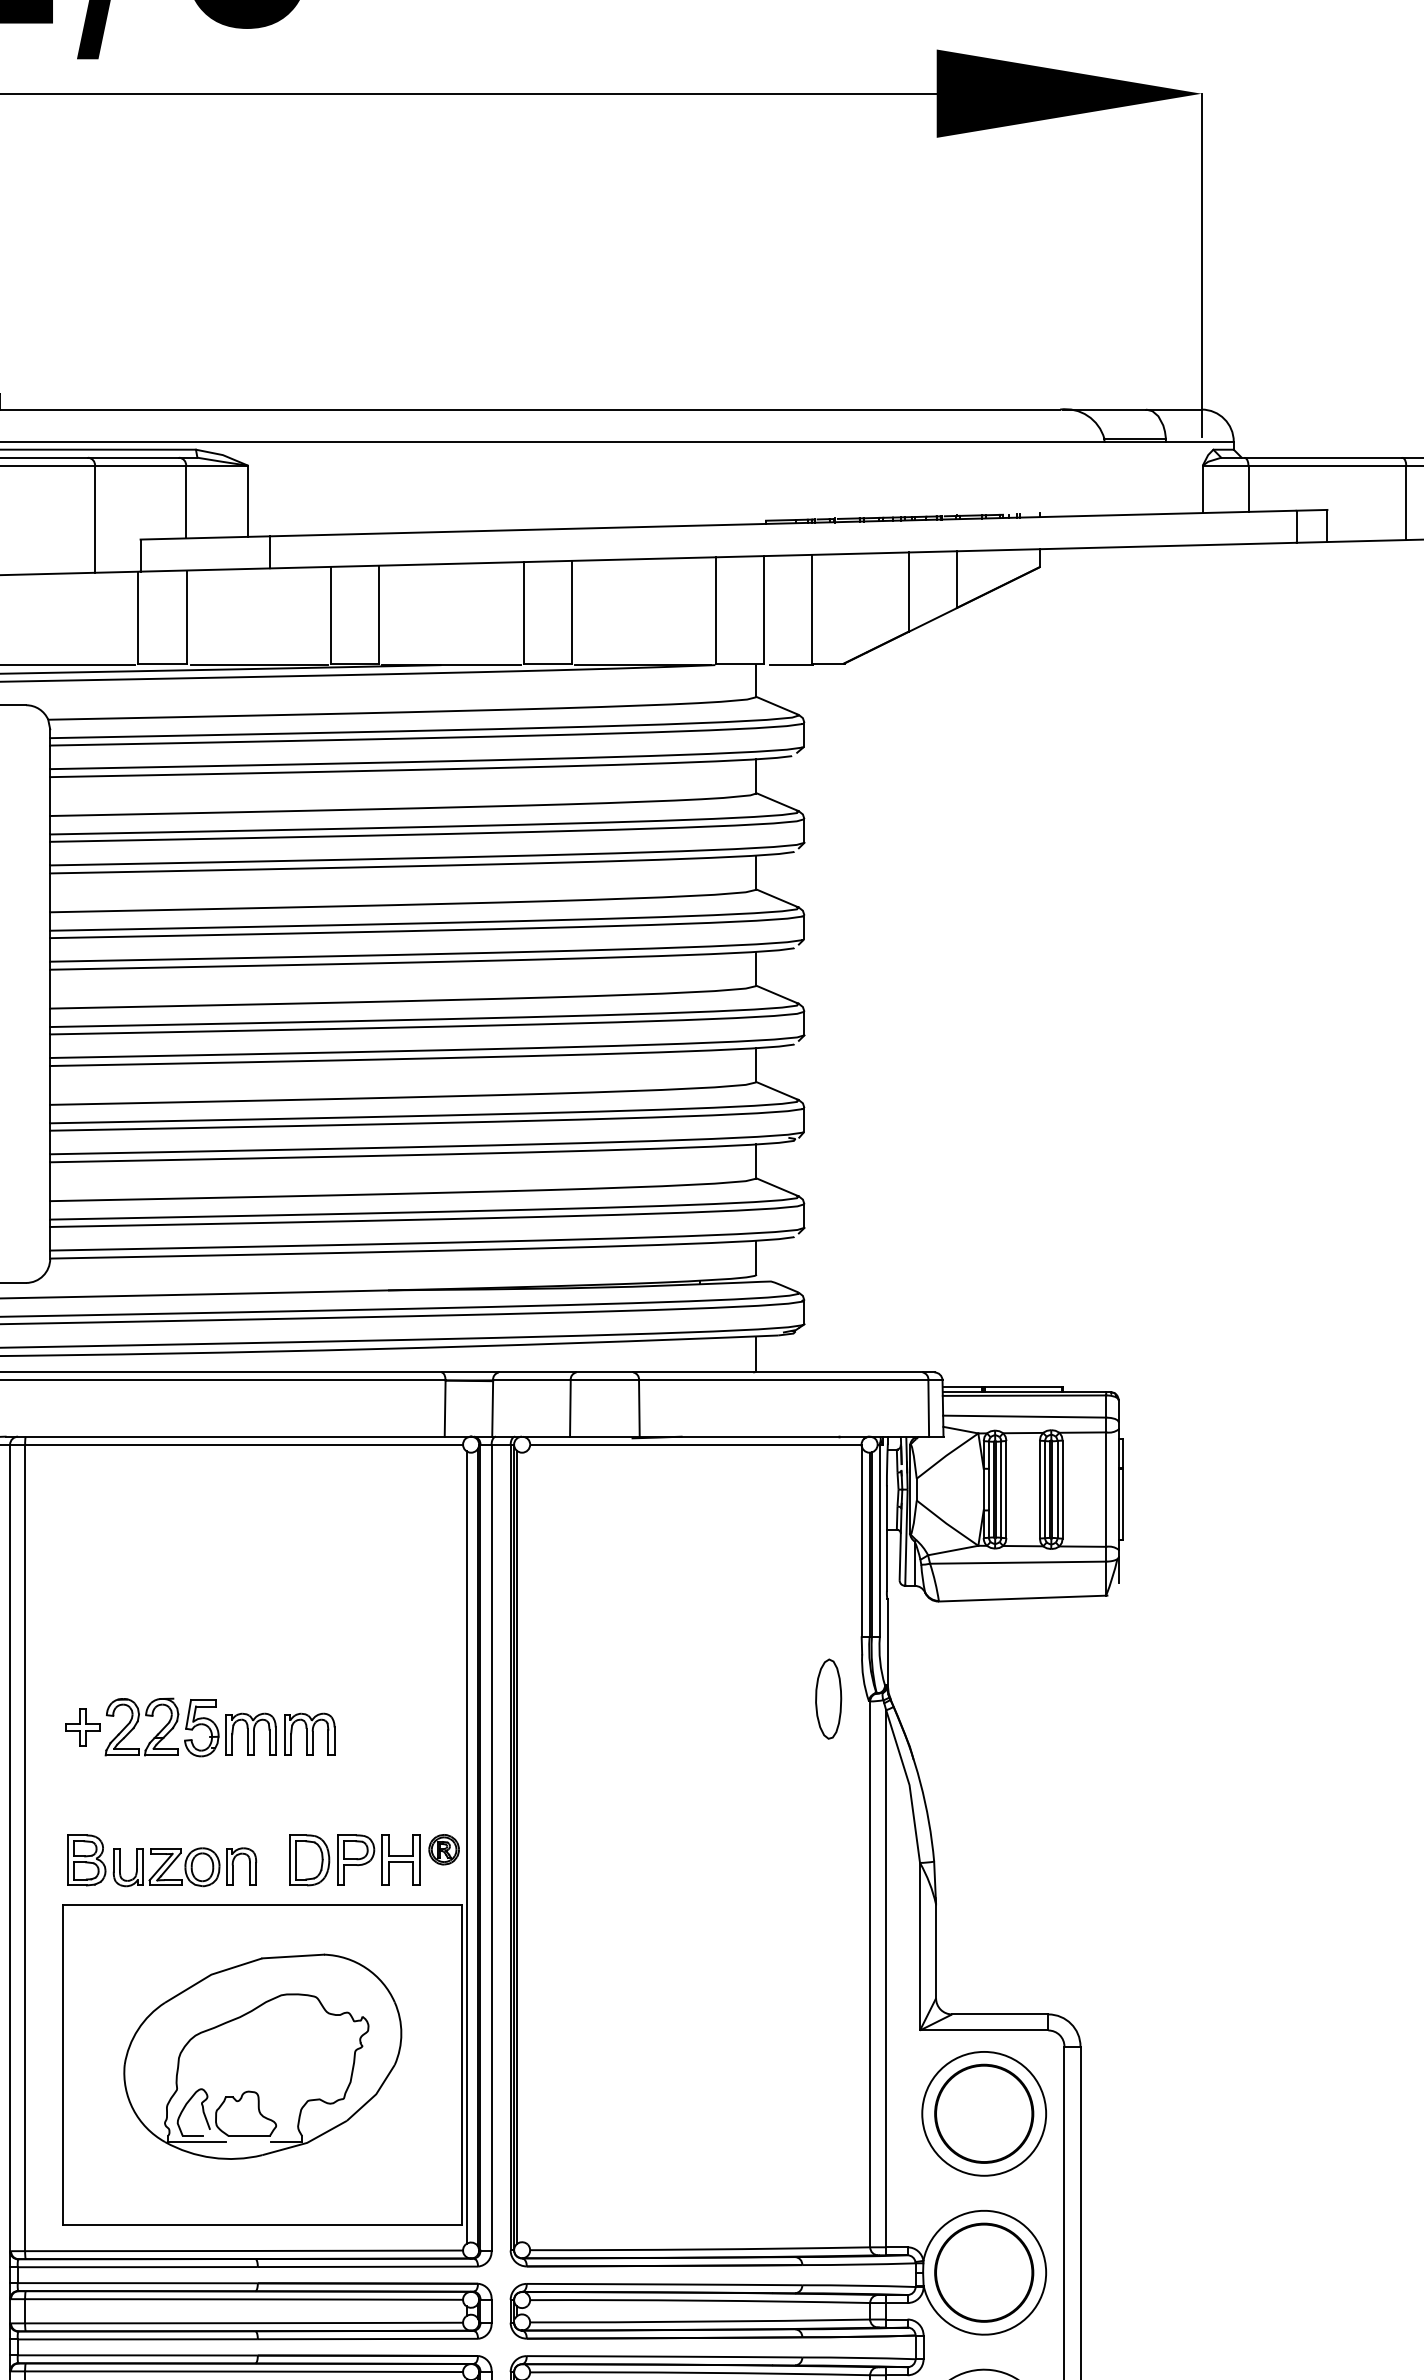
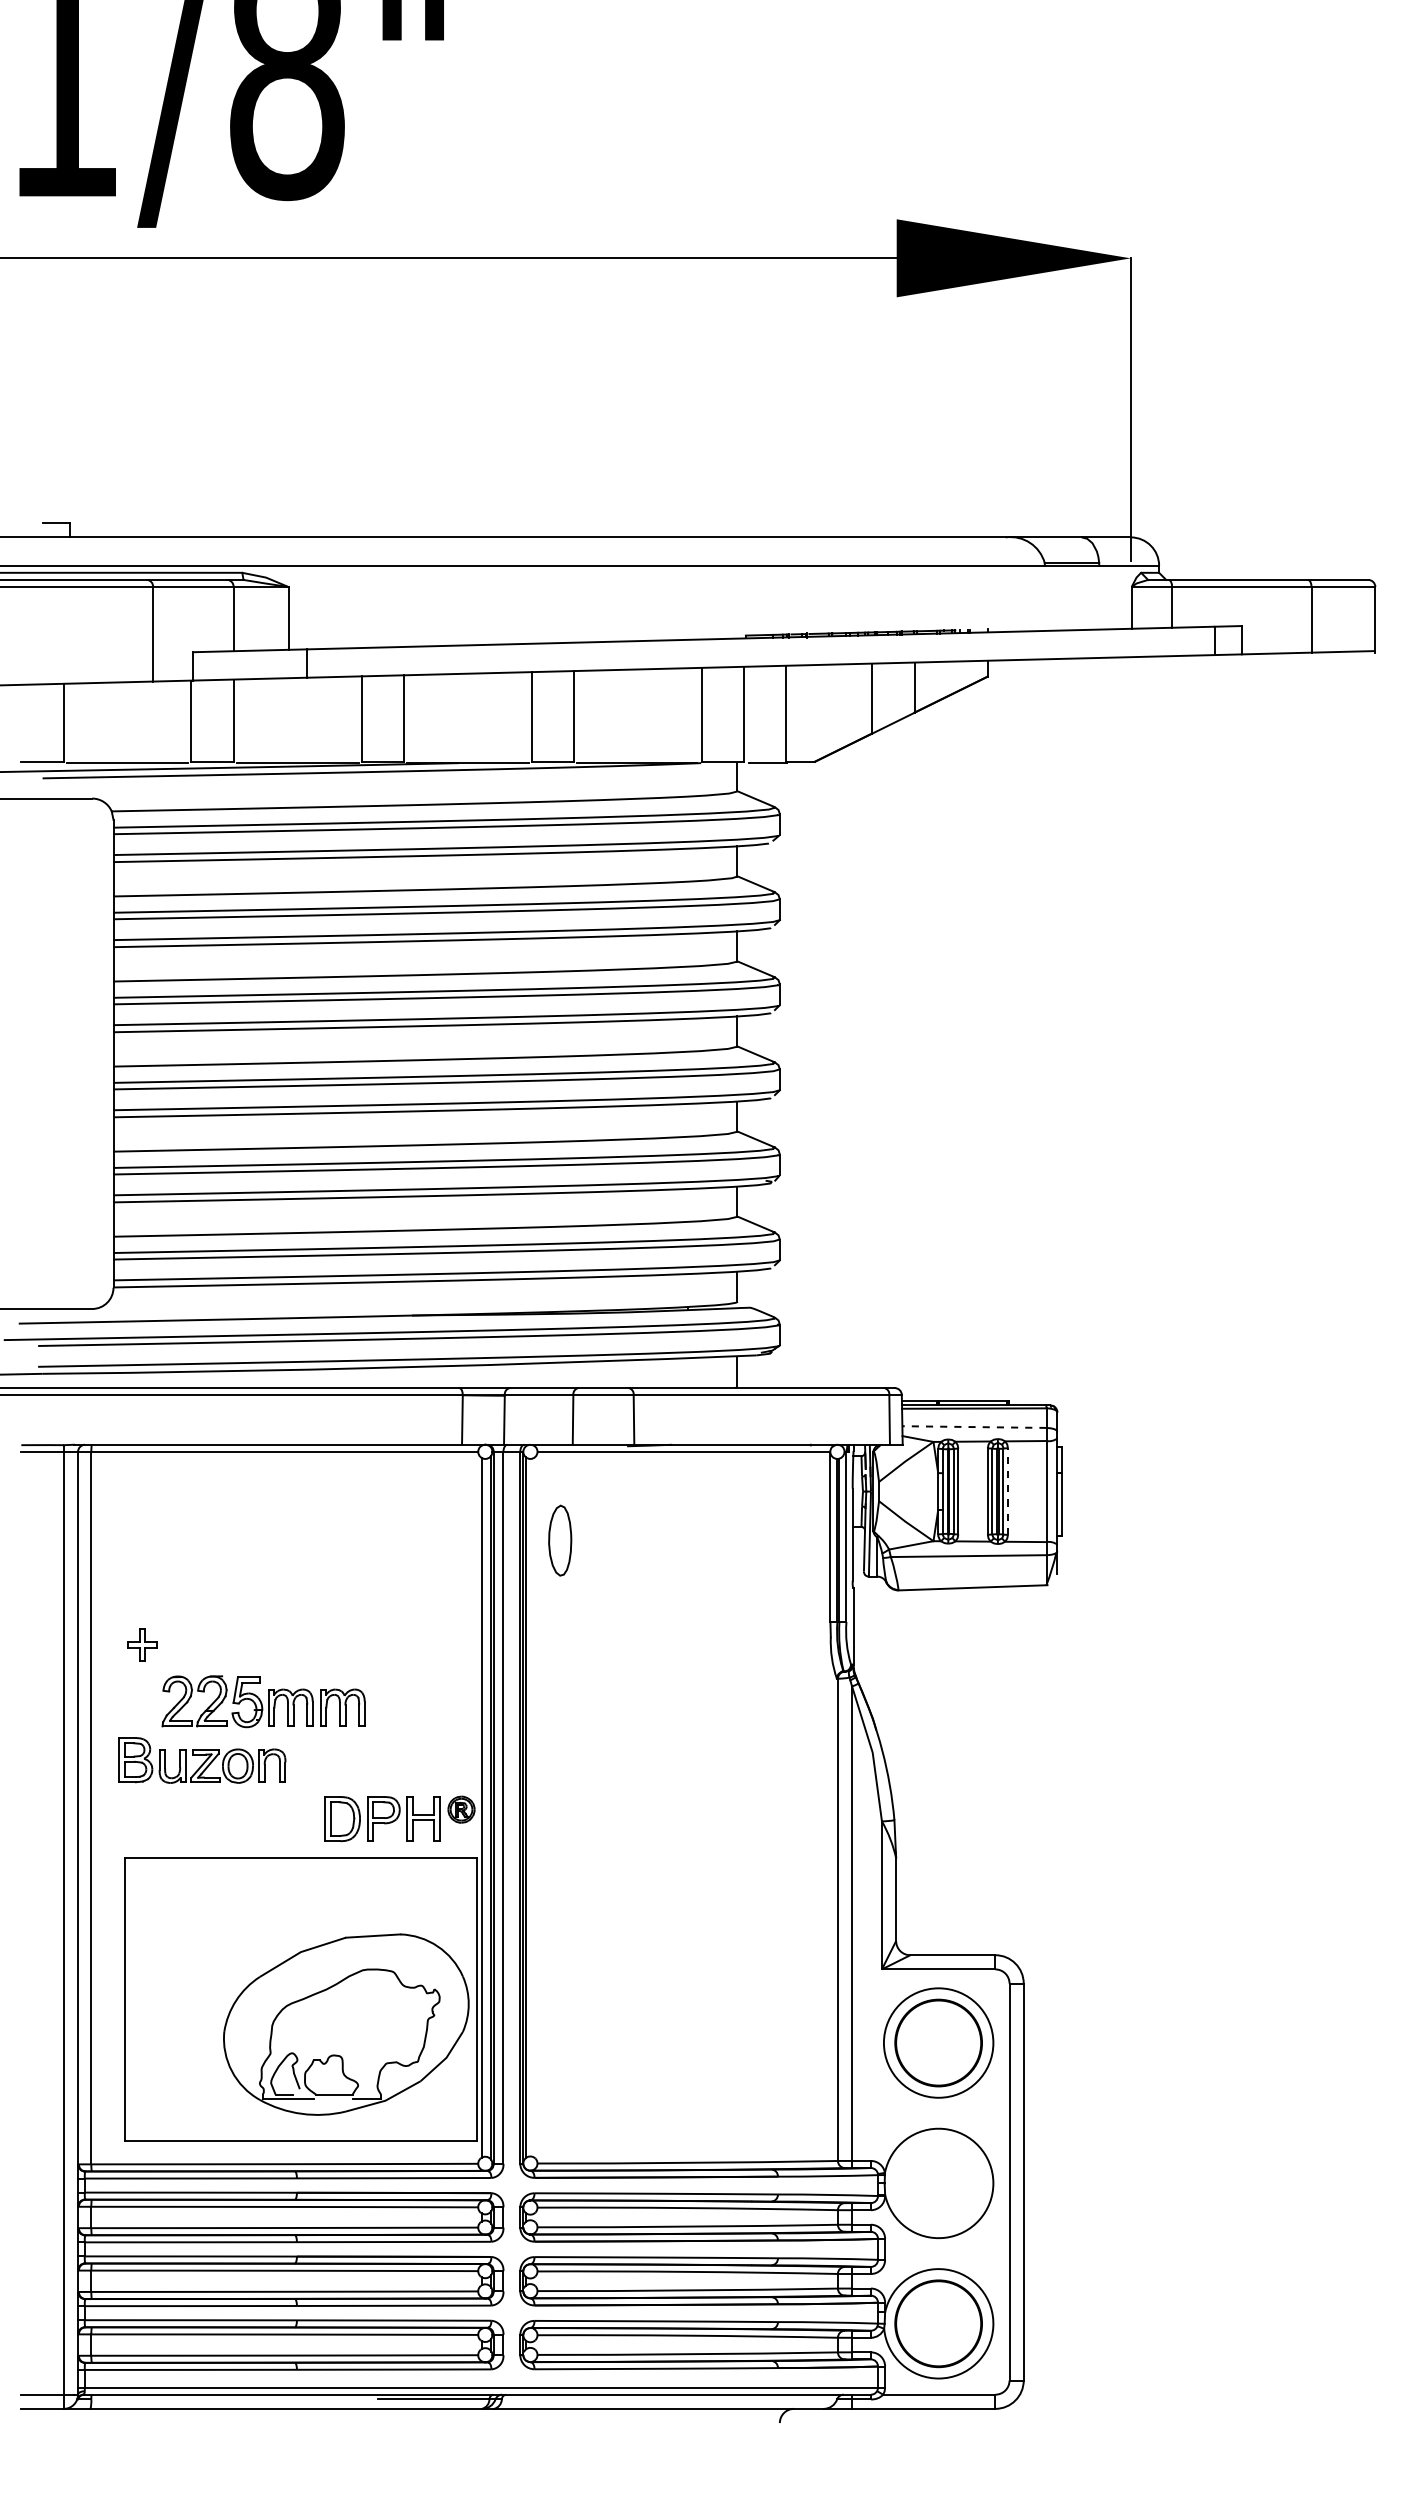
line: (1023, 1417) -> (973, 1427), solid -> dashed
line: (1062, 1489) -> (1007, 1491), solid -> dashed
part: (828, 1698) -> (560, 1540), moved
part: (83, 1727) -> (142, 1644), moved
part: (162, 1860) -> (202, 1760), moved
part: (263, 2056) -> (346, 2024), moved
circle: (984, 2272) -> (938, 2183), removed

